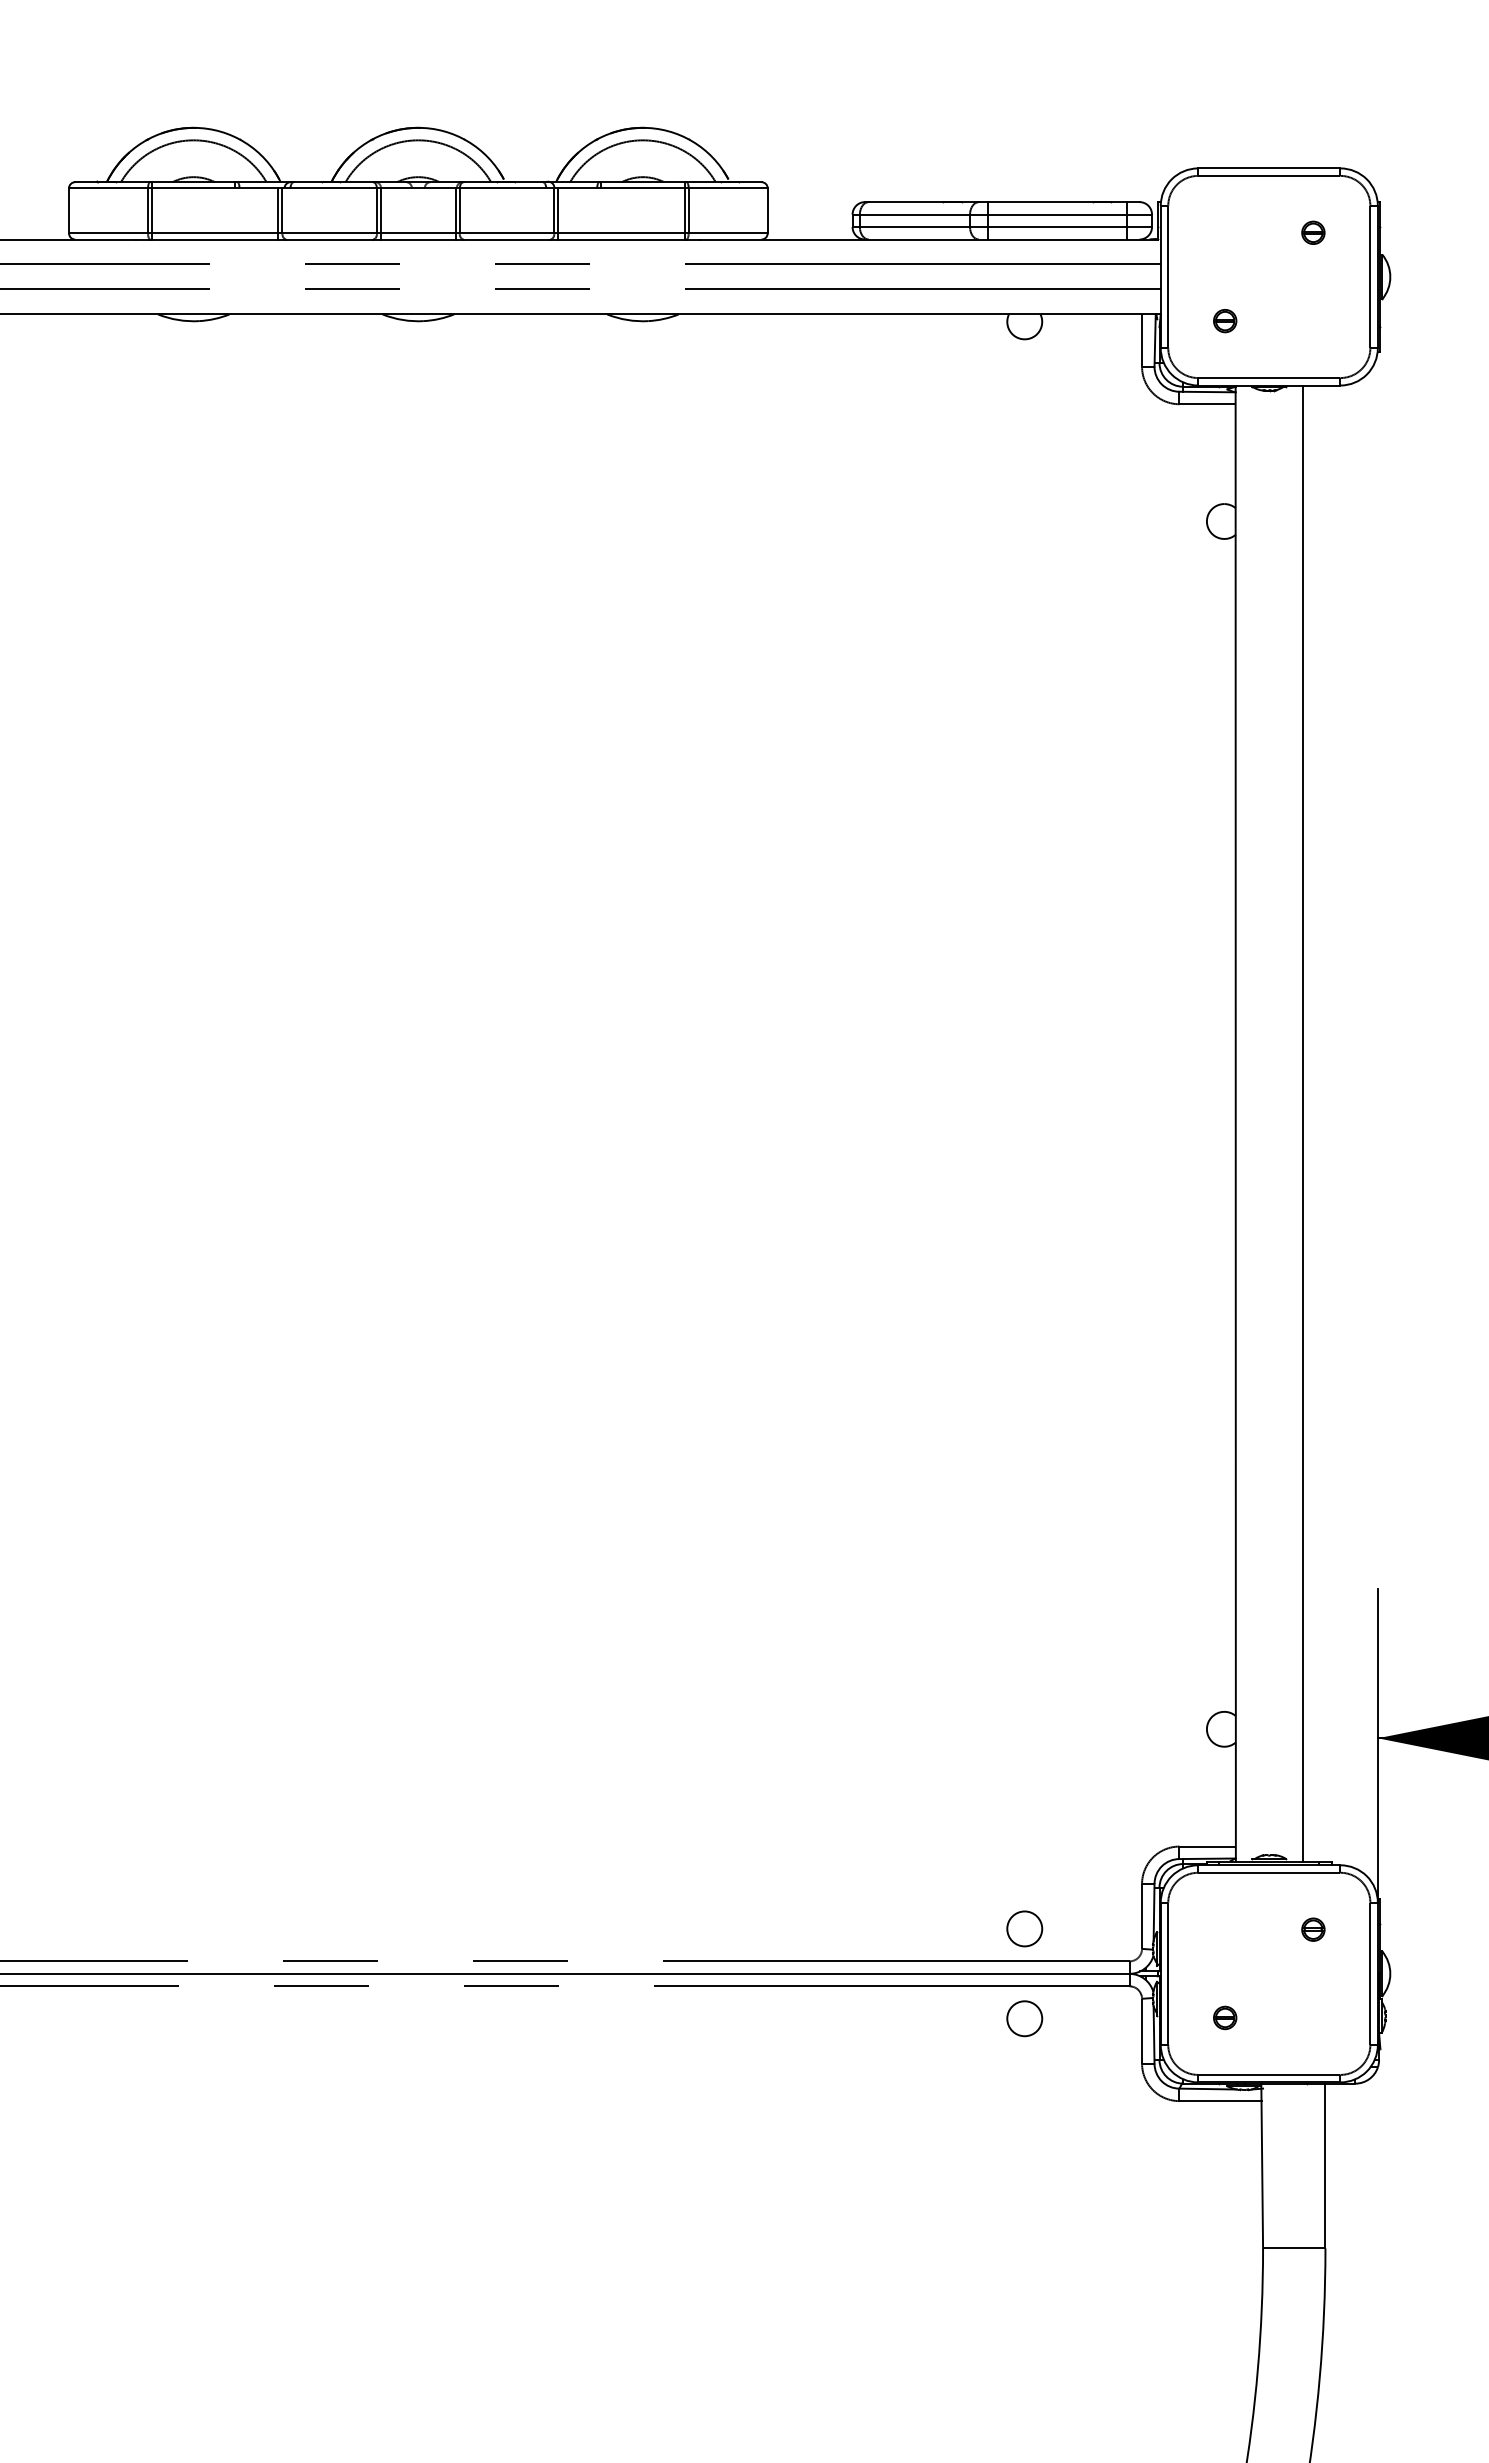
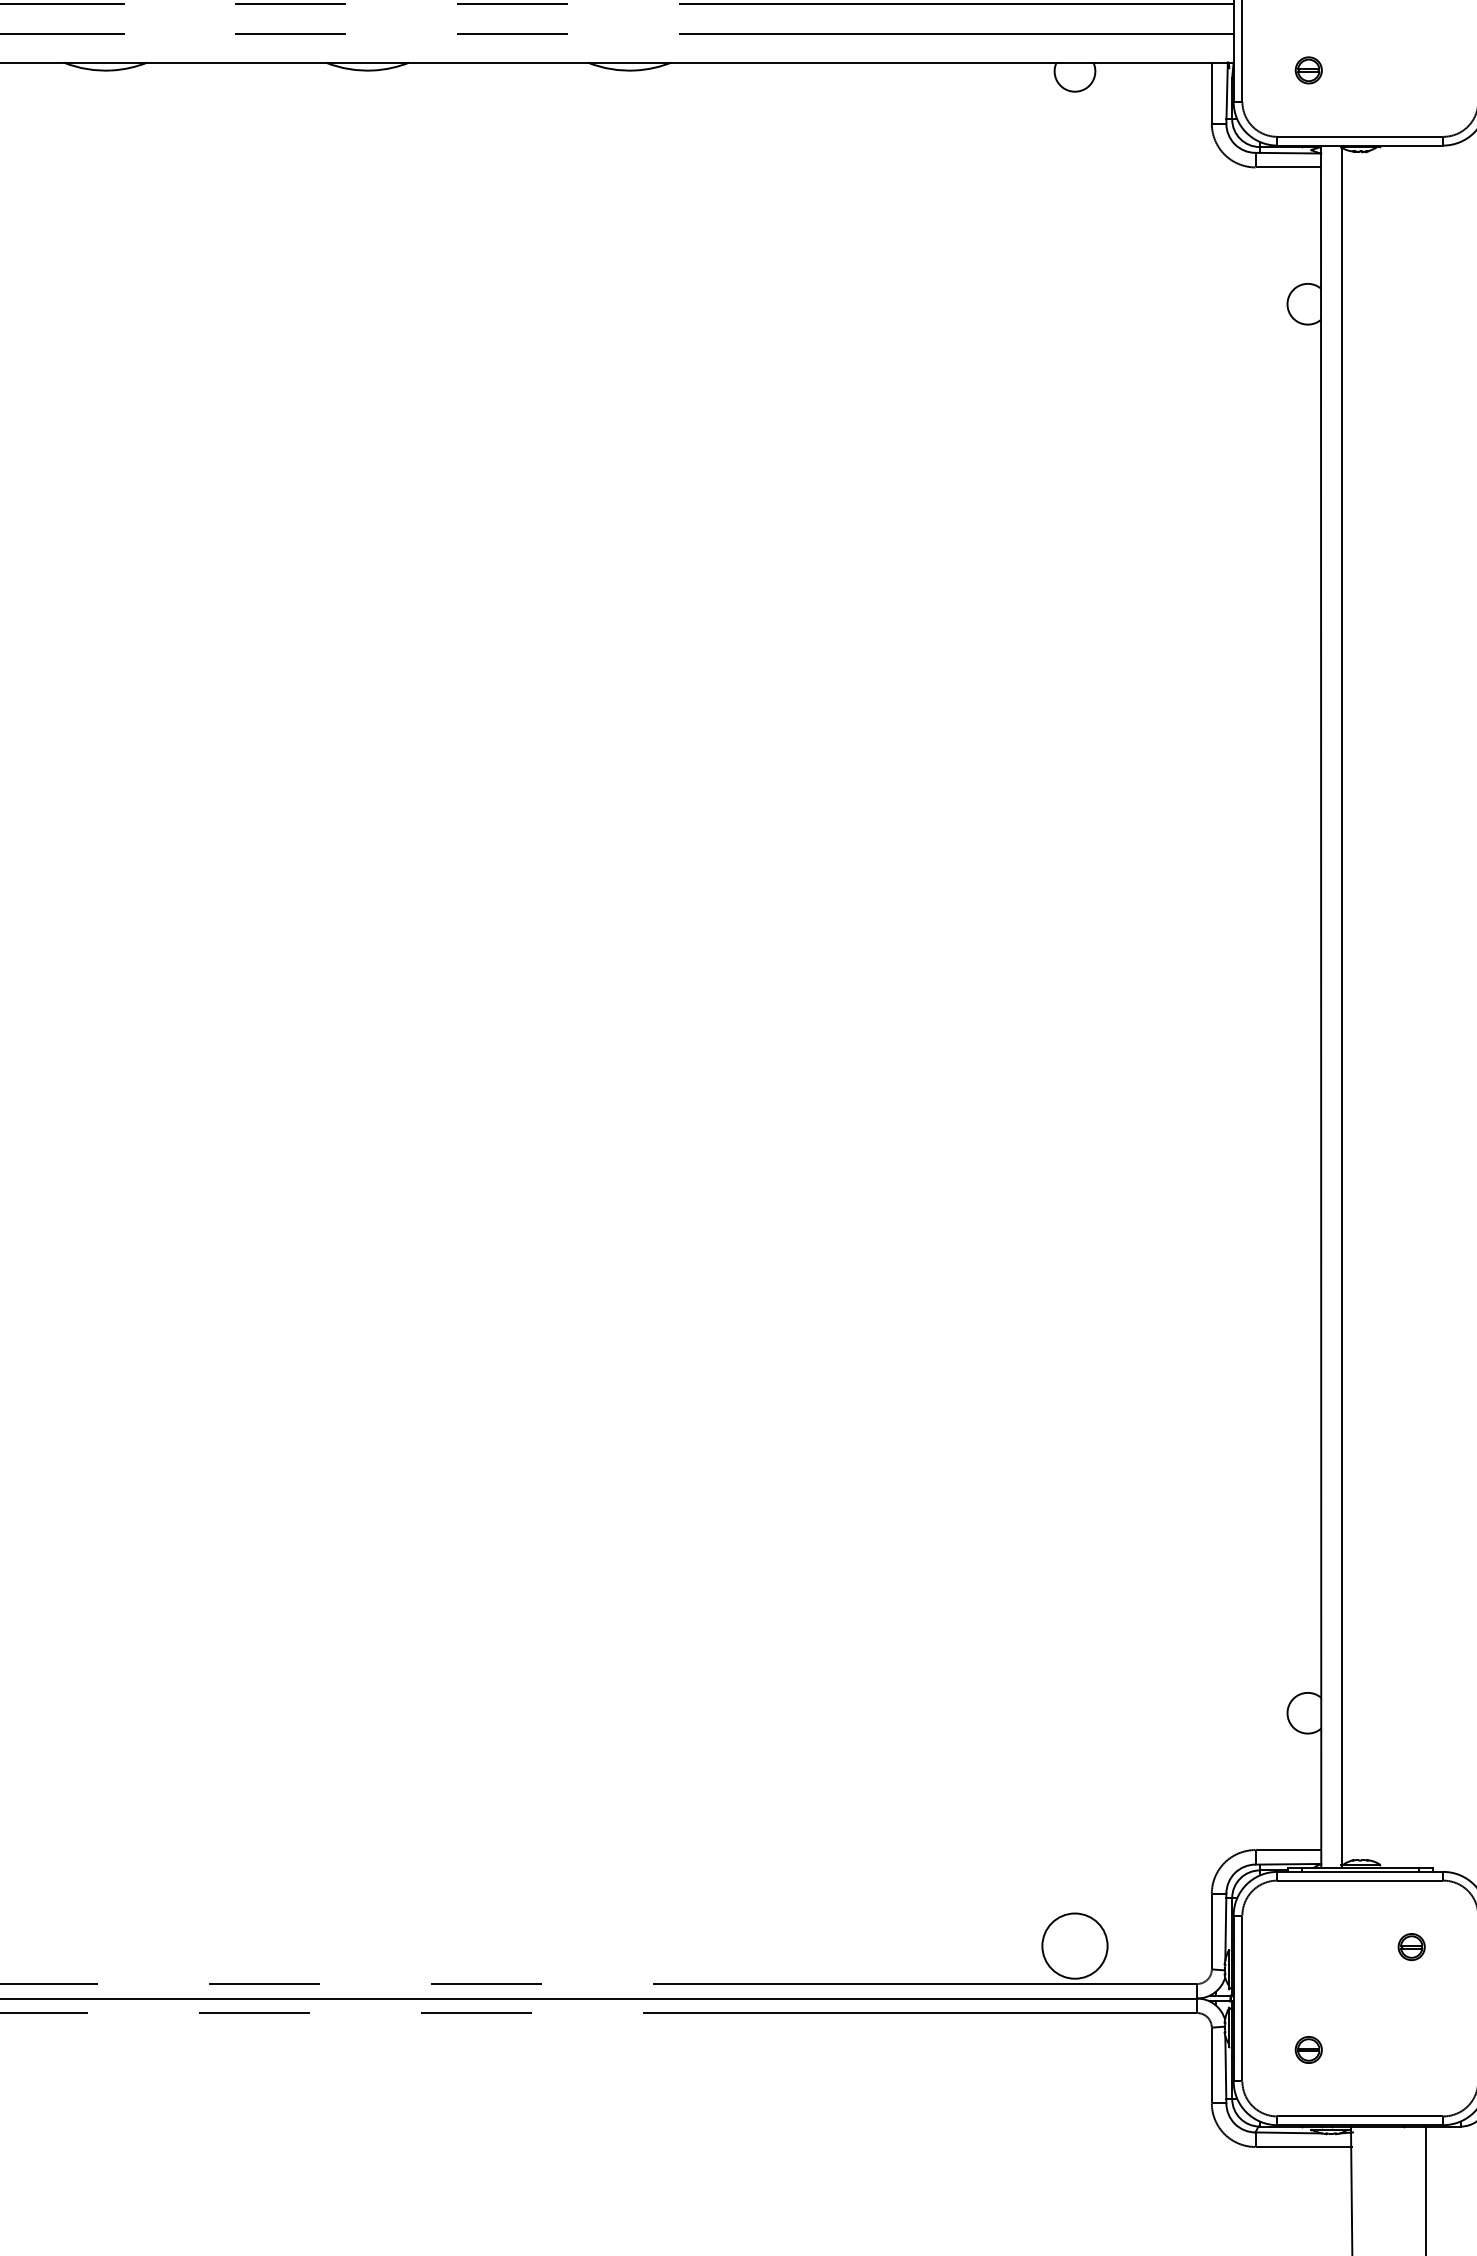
line: (1302, 1123) -> (1341, 1006), moved
circle: (1024, 1928) -> (1074, 1945), size x1.6
circle: (1024, 2018) -> (1074, 2050), removed

